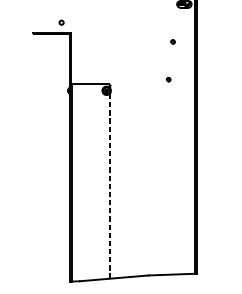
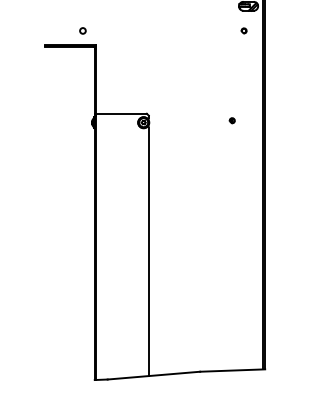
part: (172, 41) -> (243, 30), moved
part: (168, 79) -> (231, 120), moved
line: (110, 186) -> (148, 251), dashed -> solid

